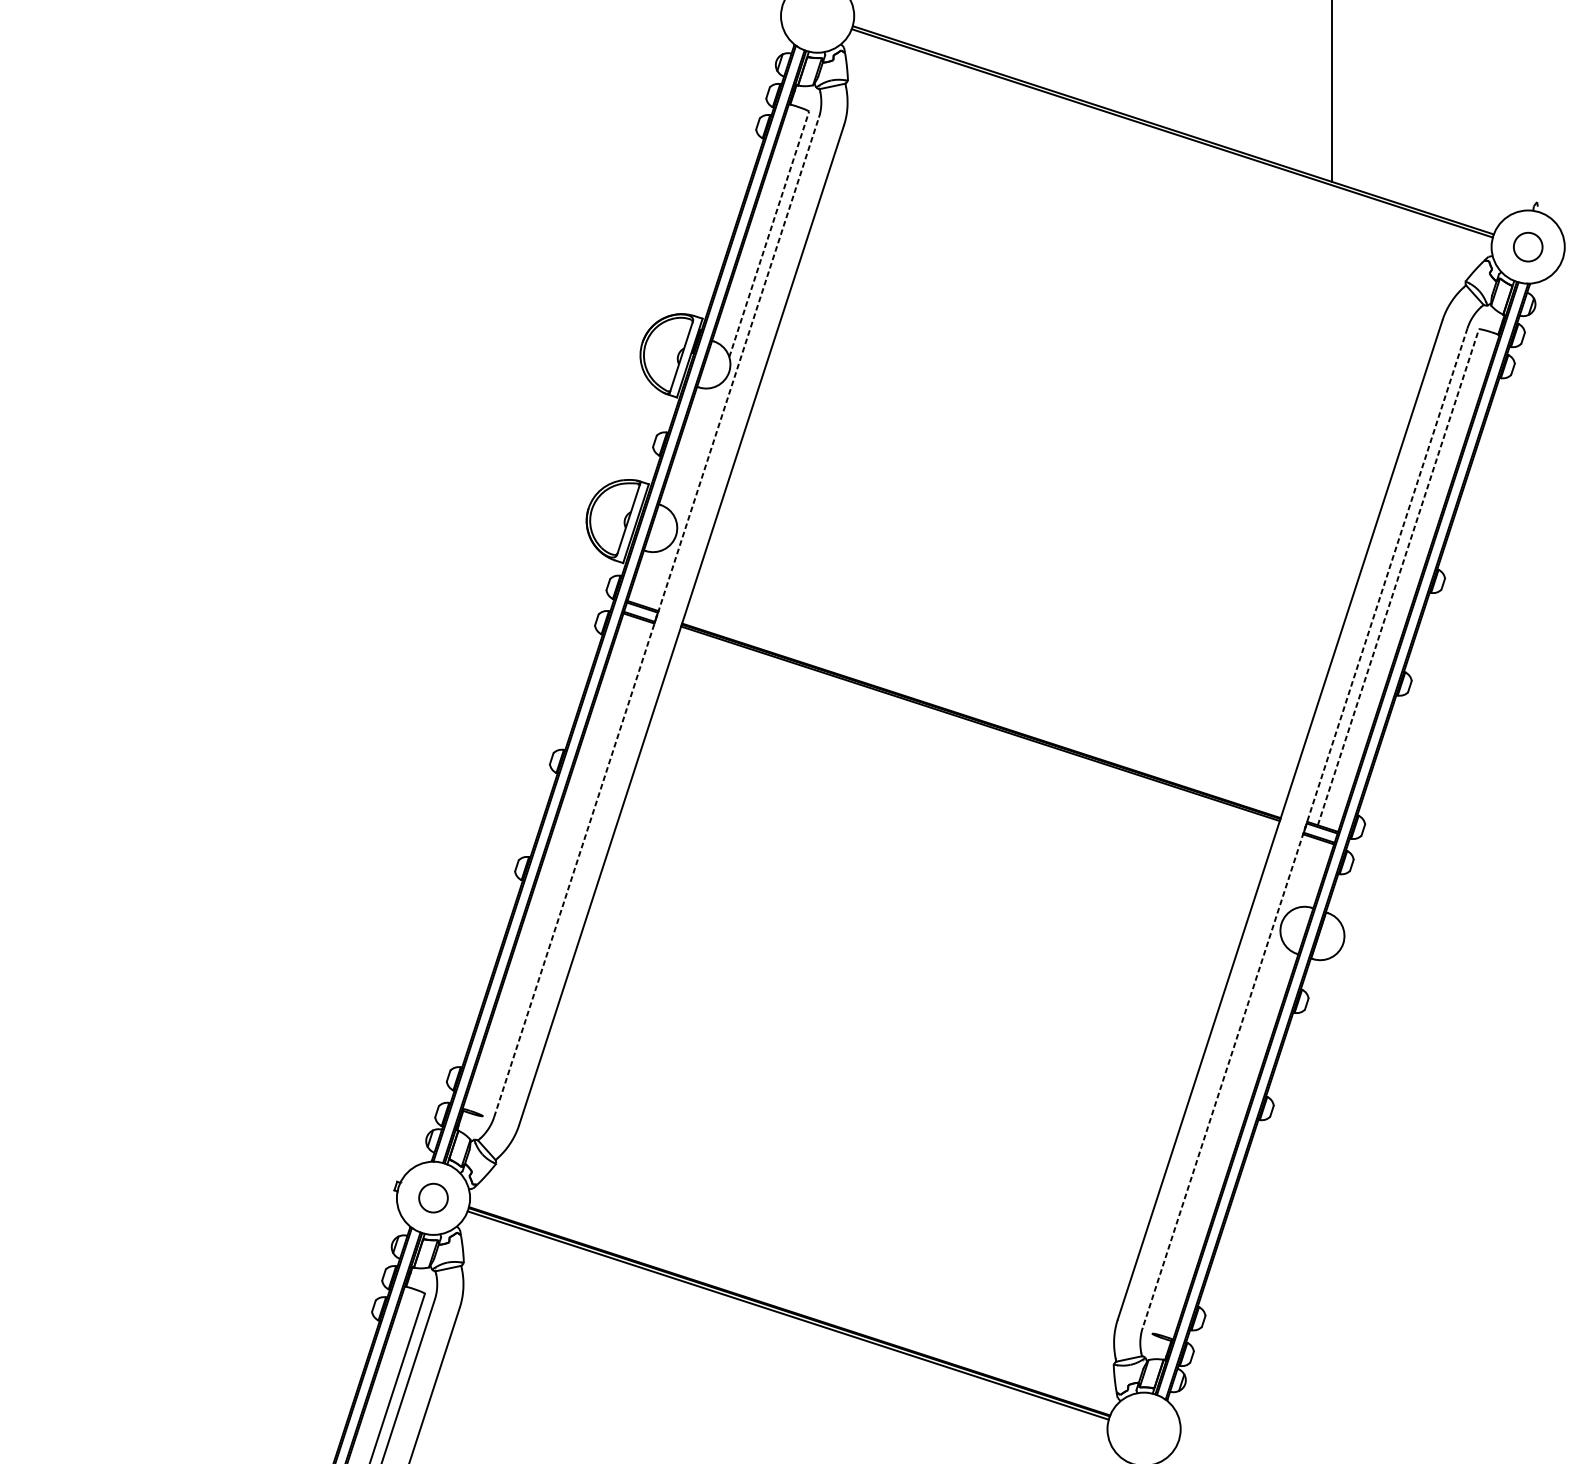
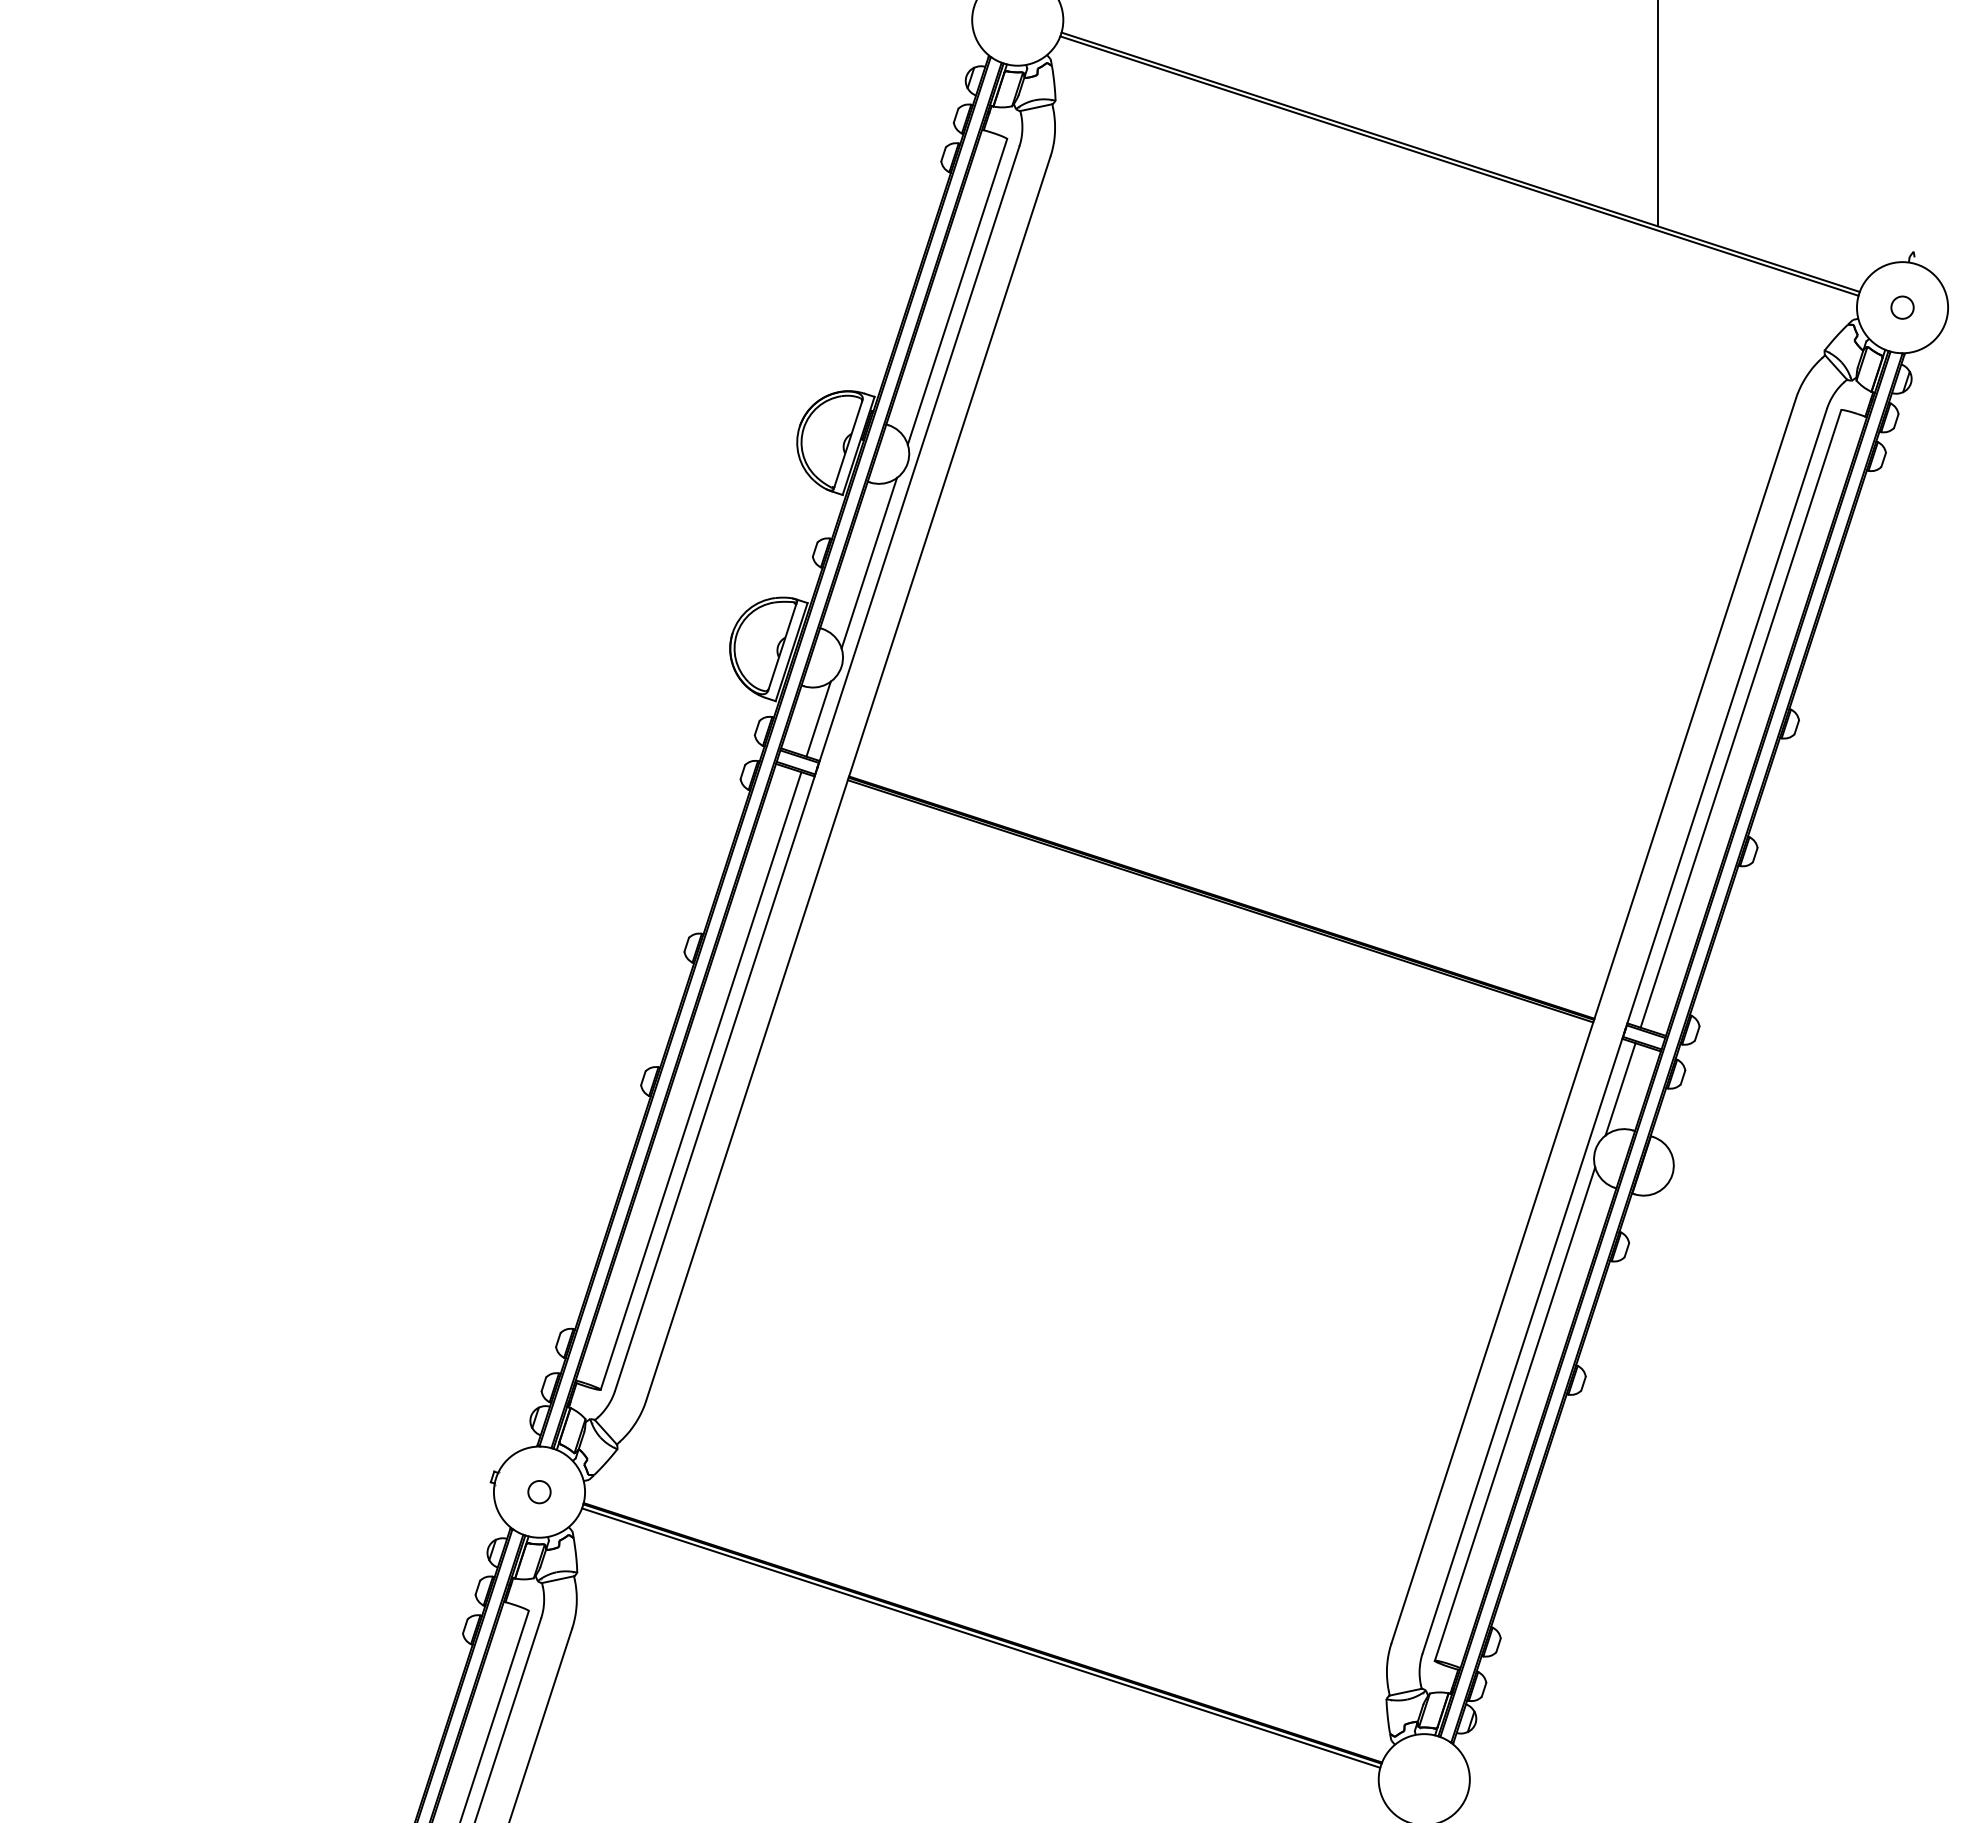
line: (769, 234) -> (957, 291), dashed -> solid
circle: (1528, 246) -> (1902, 307), size x0.62
line: (698, 451) -> (869, 562), added
line: (657, 577) -> (818, 718), added
line: (1398, 577) -> (1740, 718), dashed -> solid
line: (656, 617) -> (817, 768), dashed -> solid
line: (1304, 828) -> (1624, 1031), dashed -> solid
line: (562, 867) -> (700, 1080), added
line: (1301, 874) -> (1620, 1089), added
line: (1216, 1135) -> (1514, 1413), added
circle: (433, 1198) -> (539, 1492), size x0.62

